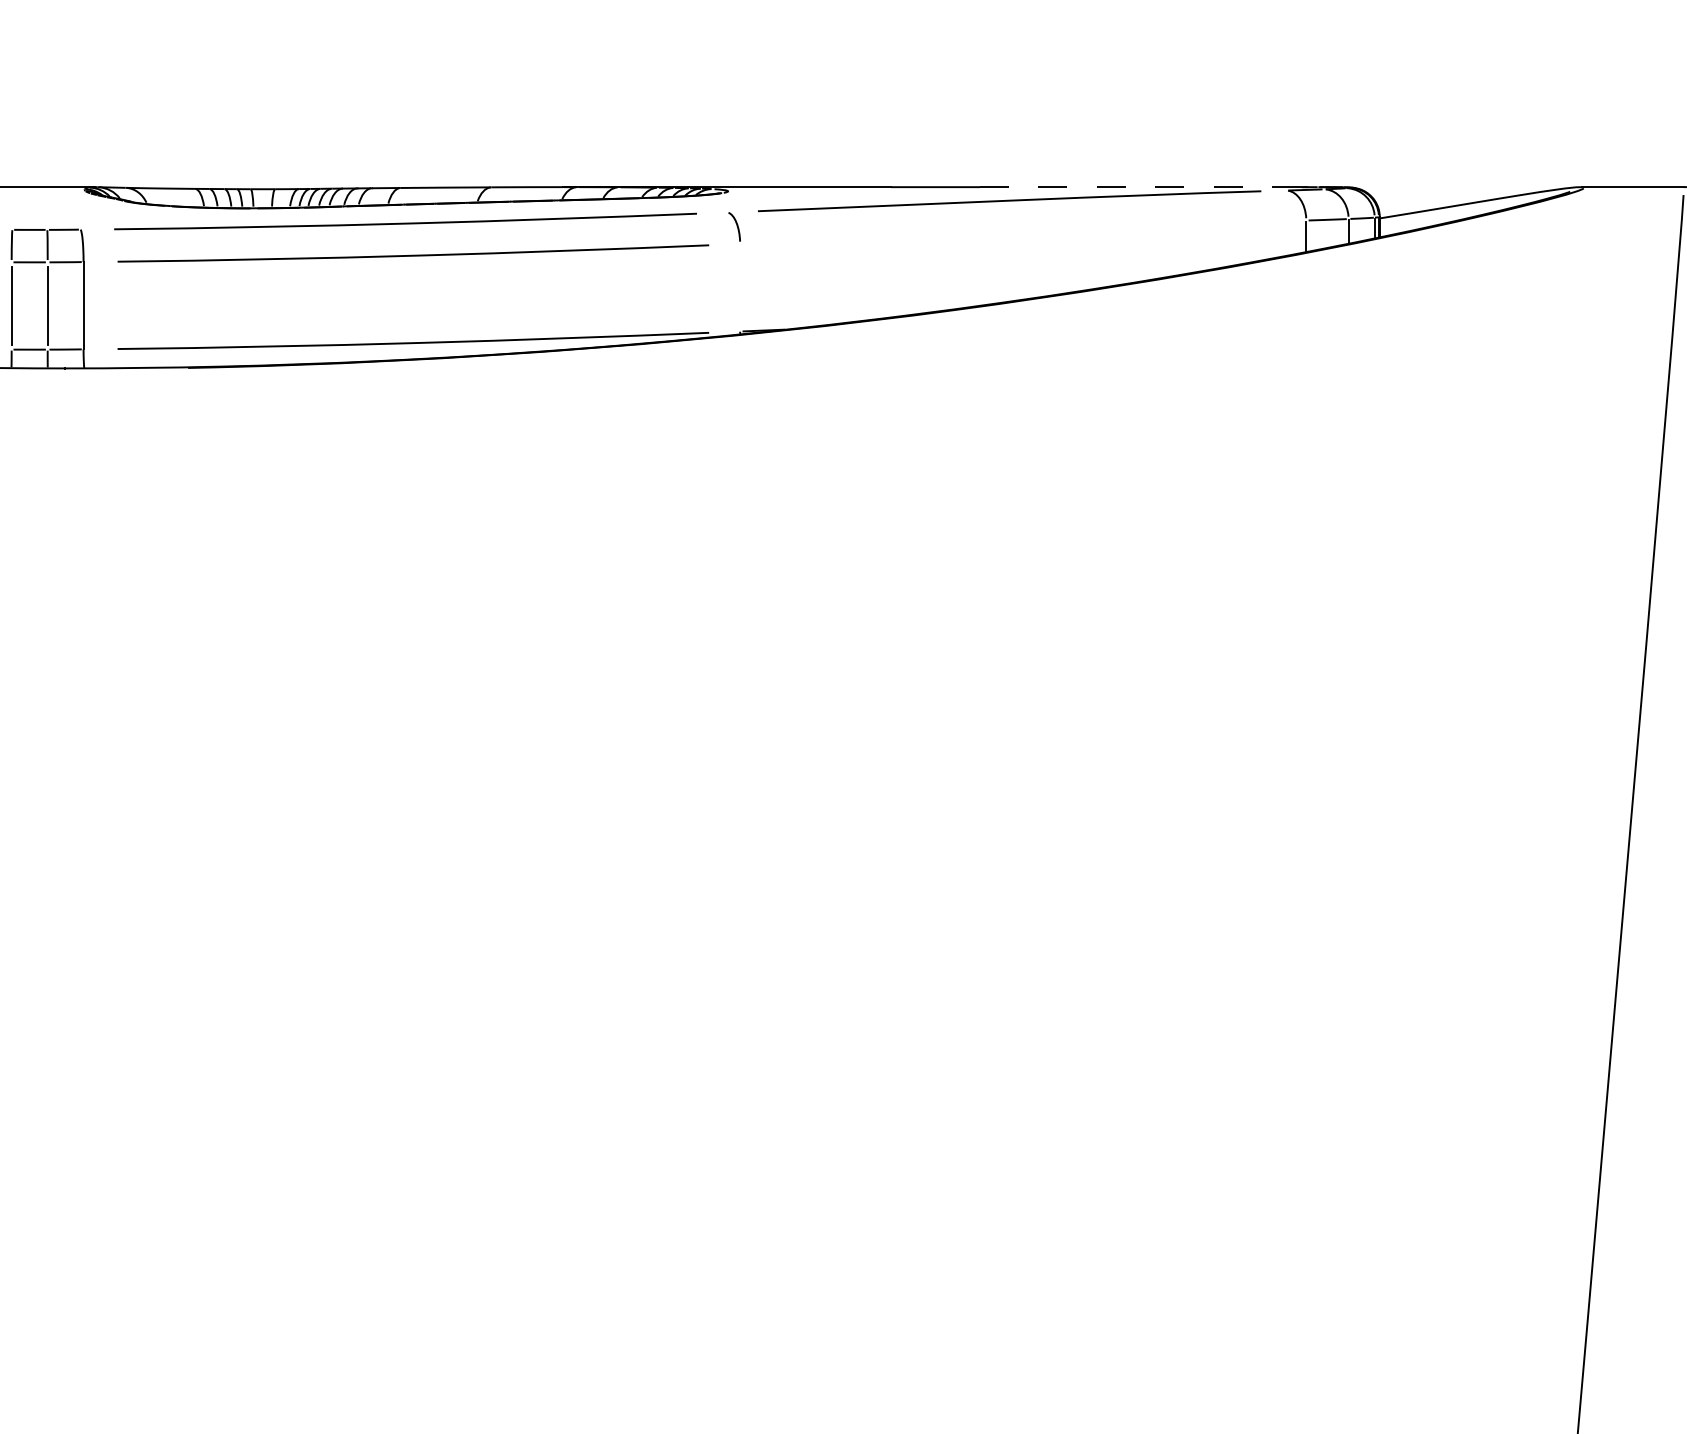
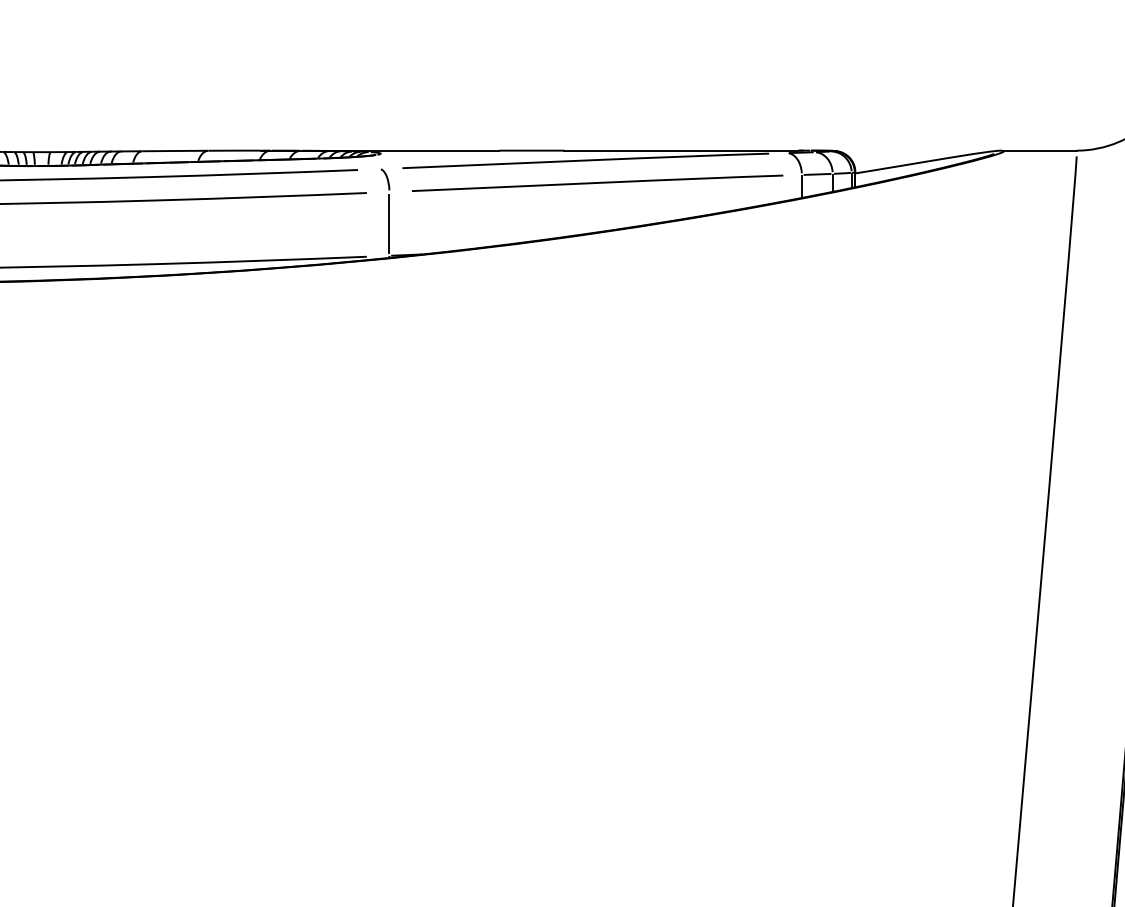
line: (1140, 187) -> (681, 150), dashed -> solid
line: (1025, 231) -> (597, 182), added
line: (740, 287) -> (389, 223), added

